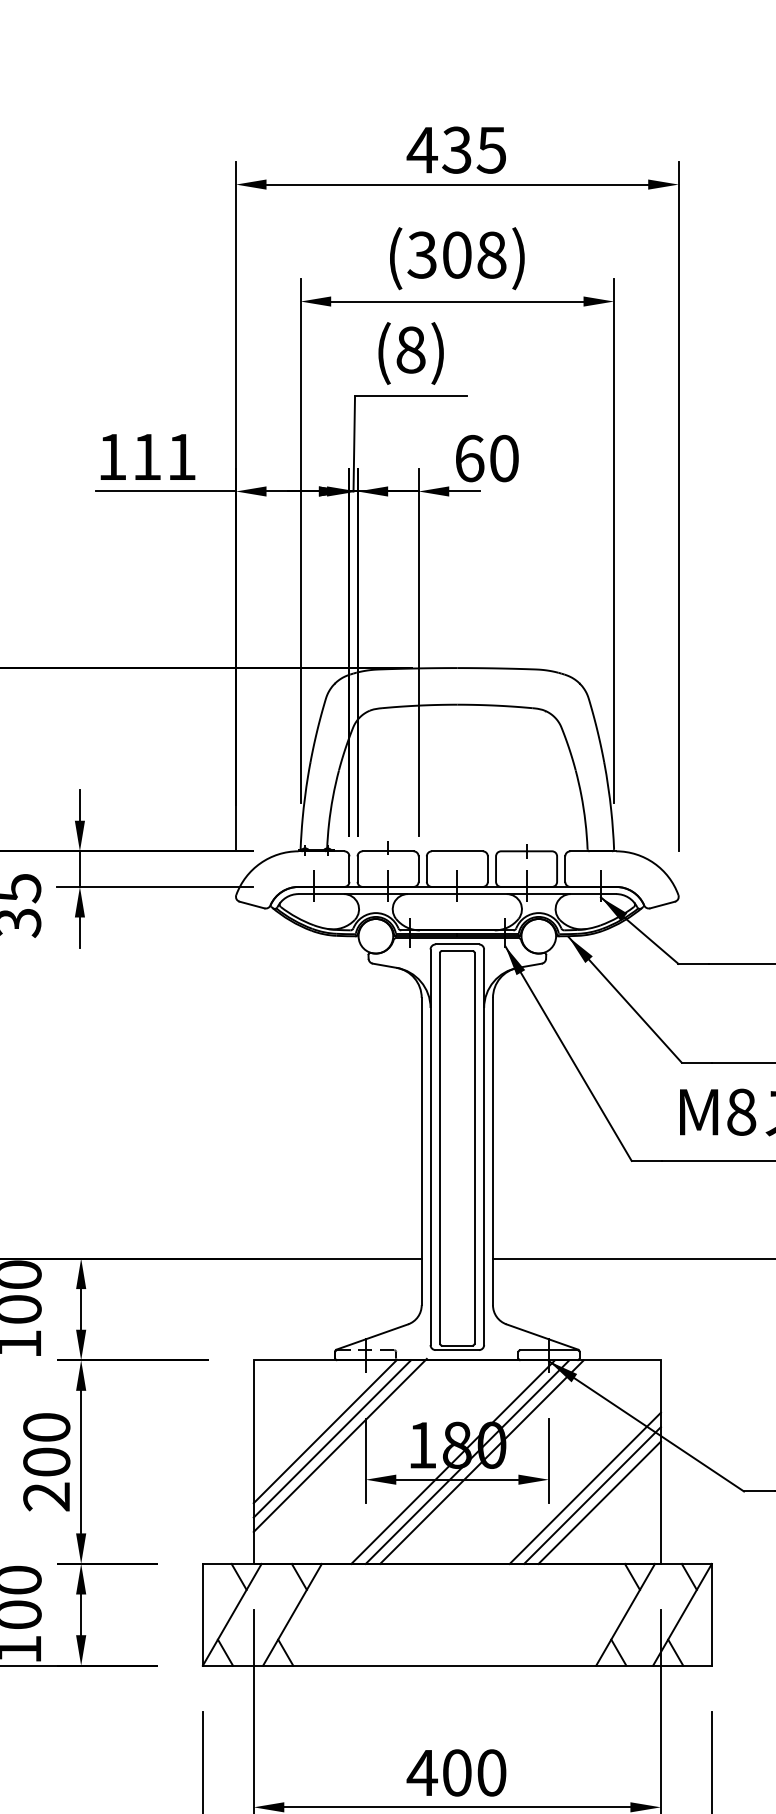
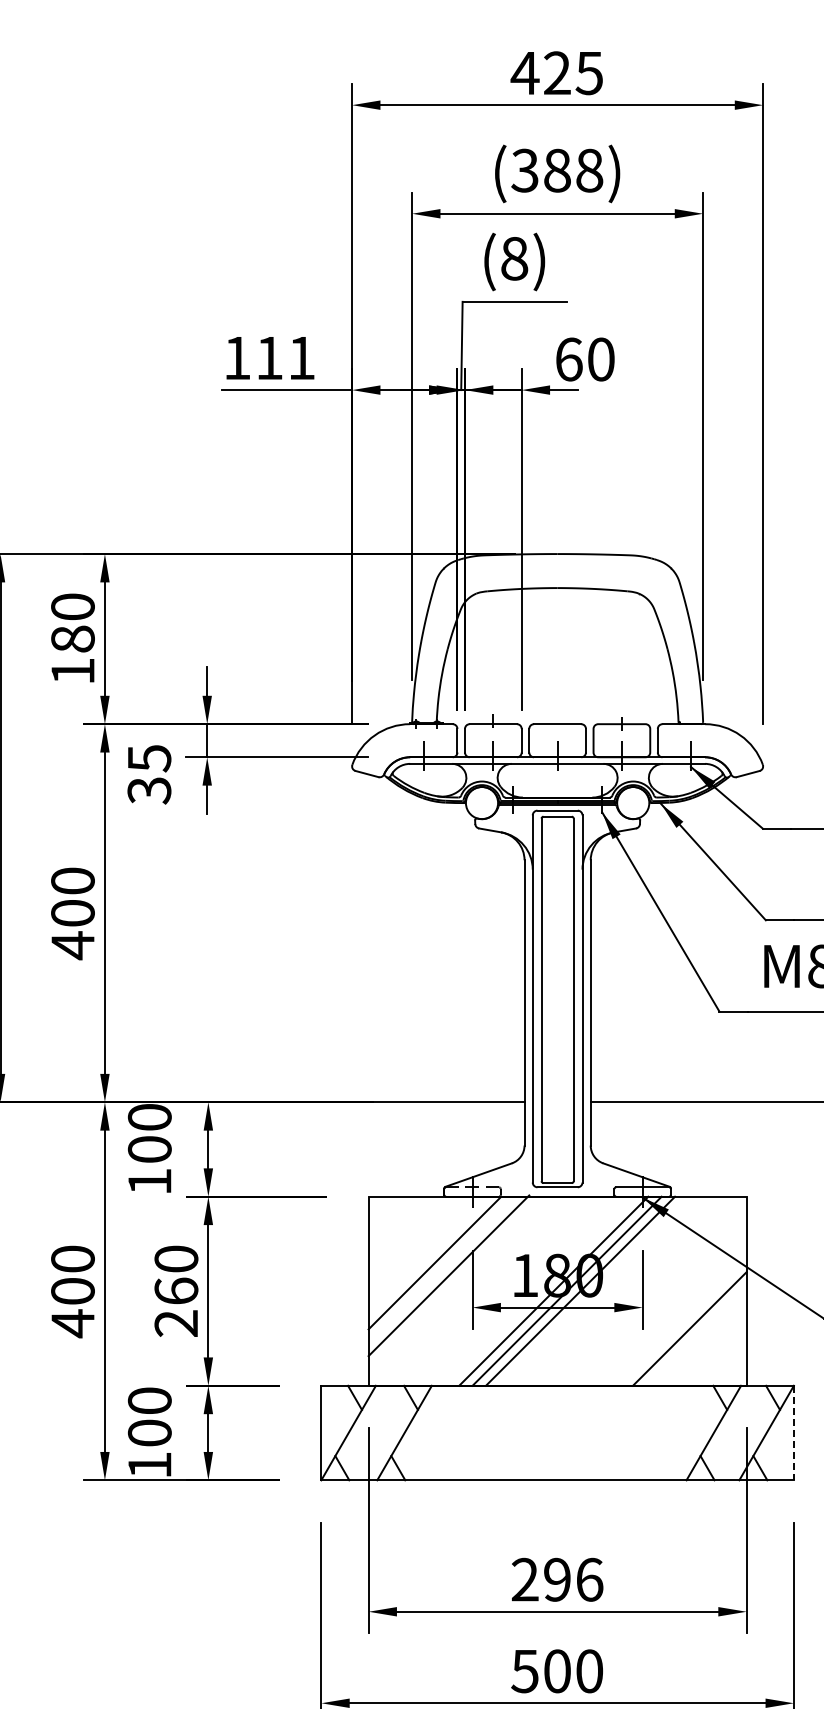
text: (456, 150) -> (556, 73), 435 -> 425
text: (457, 254) -> (557, 170), (308) -> (388)
line: (332, 1438) -> (441, 1269), removed
text: (46, 1461) -> (176, 1290), 200 -> 260
line: (585, 1488) -> (676, 1315), removed
line: (591, 1494) -> (682, 1321), removed
line: (711, 1615) -> (793, 1433), solid -> dashed
text: (456, 1772) -> (556, 1579), 400 -> 296

